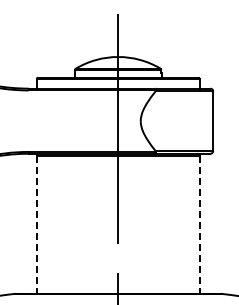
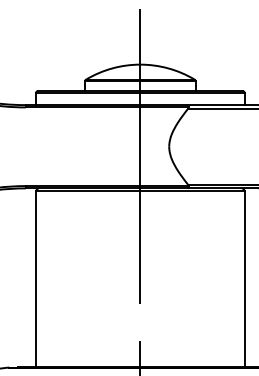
line: (36, 224) -> (35, 278), dashed -> solid
line: (199, 224) -> (244, 278), dashed -> solid

